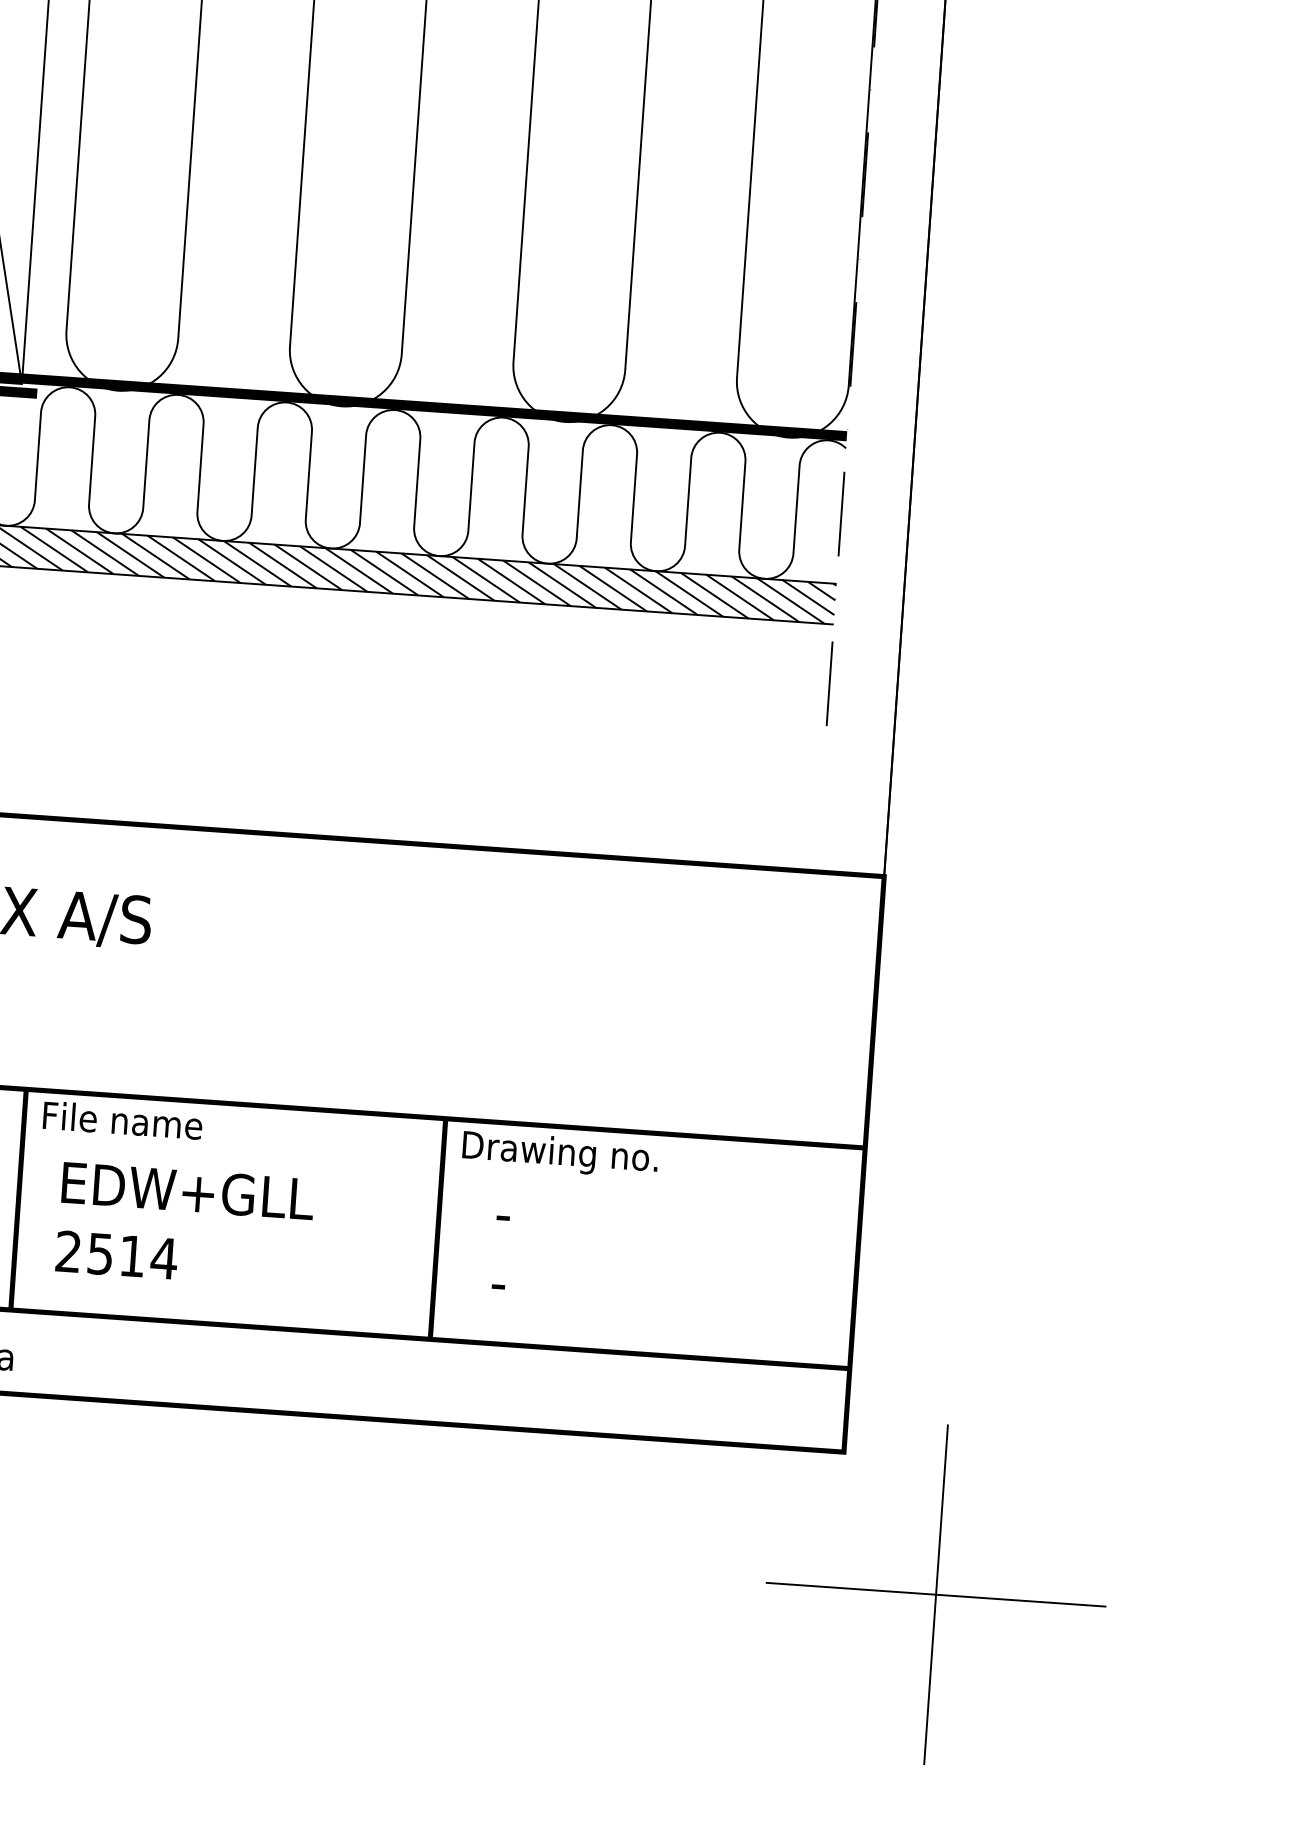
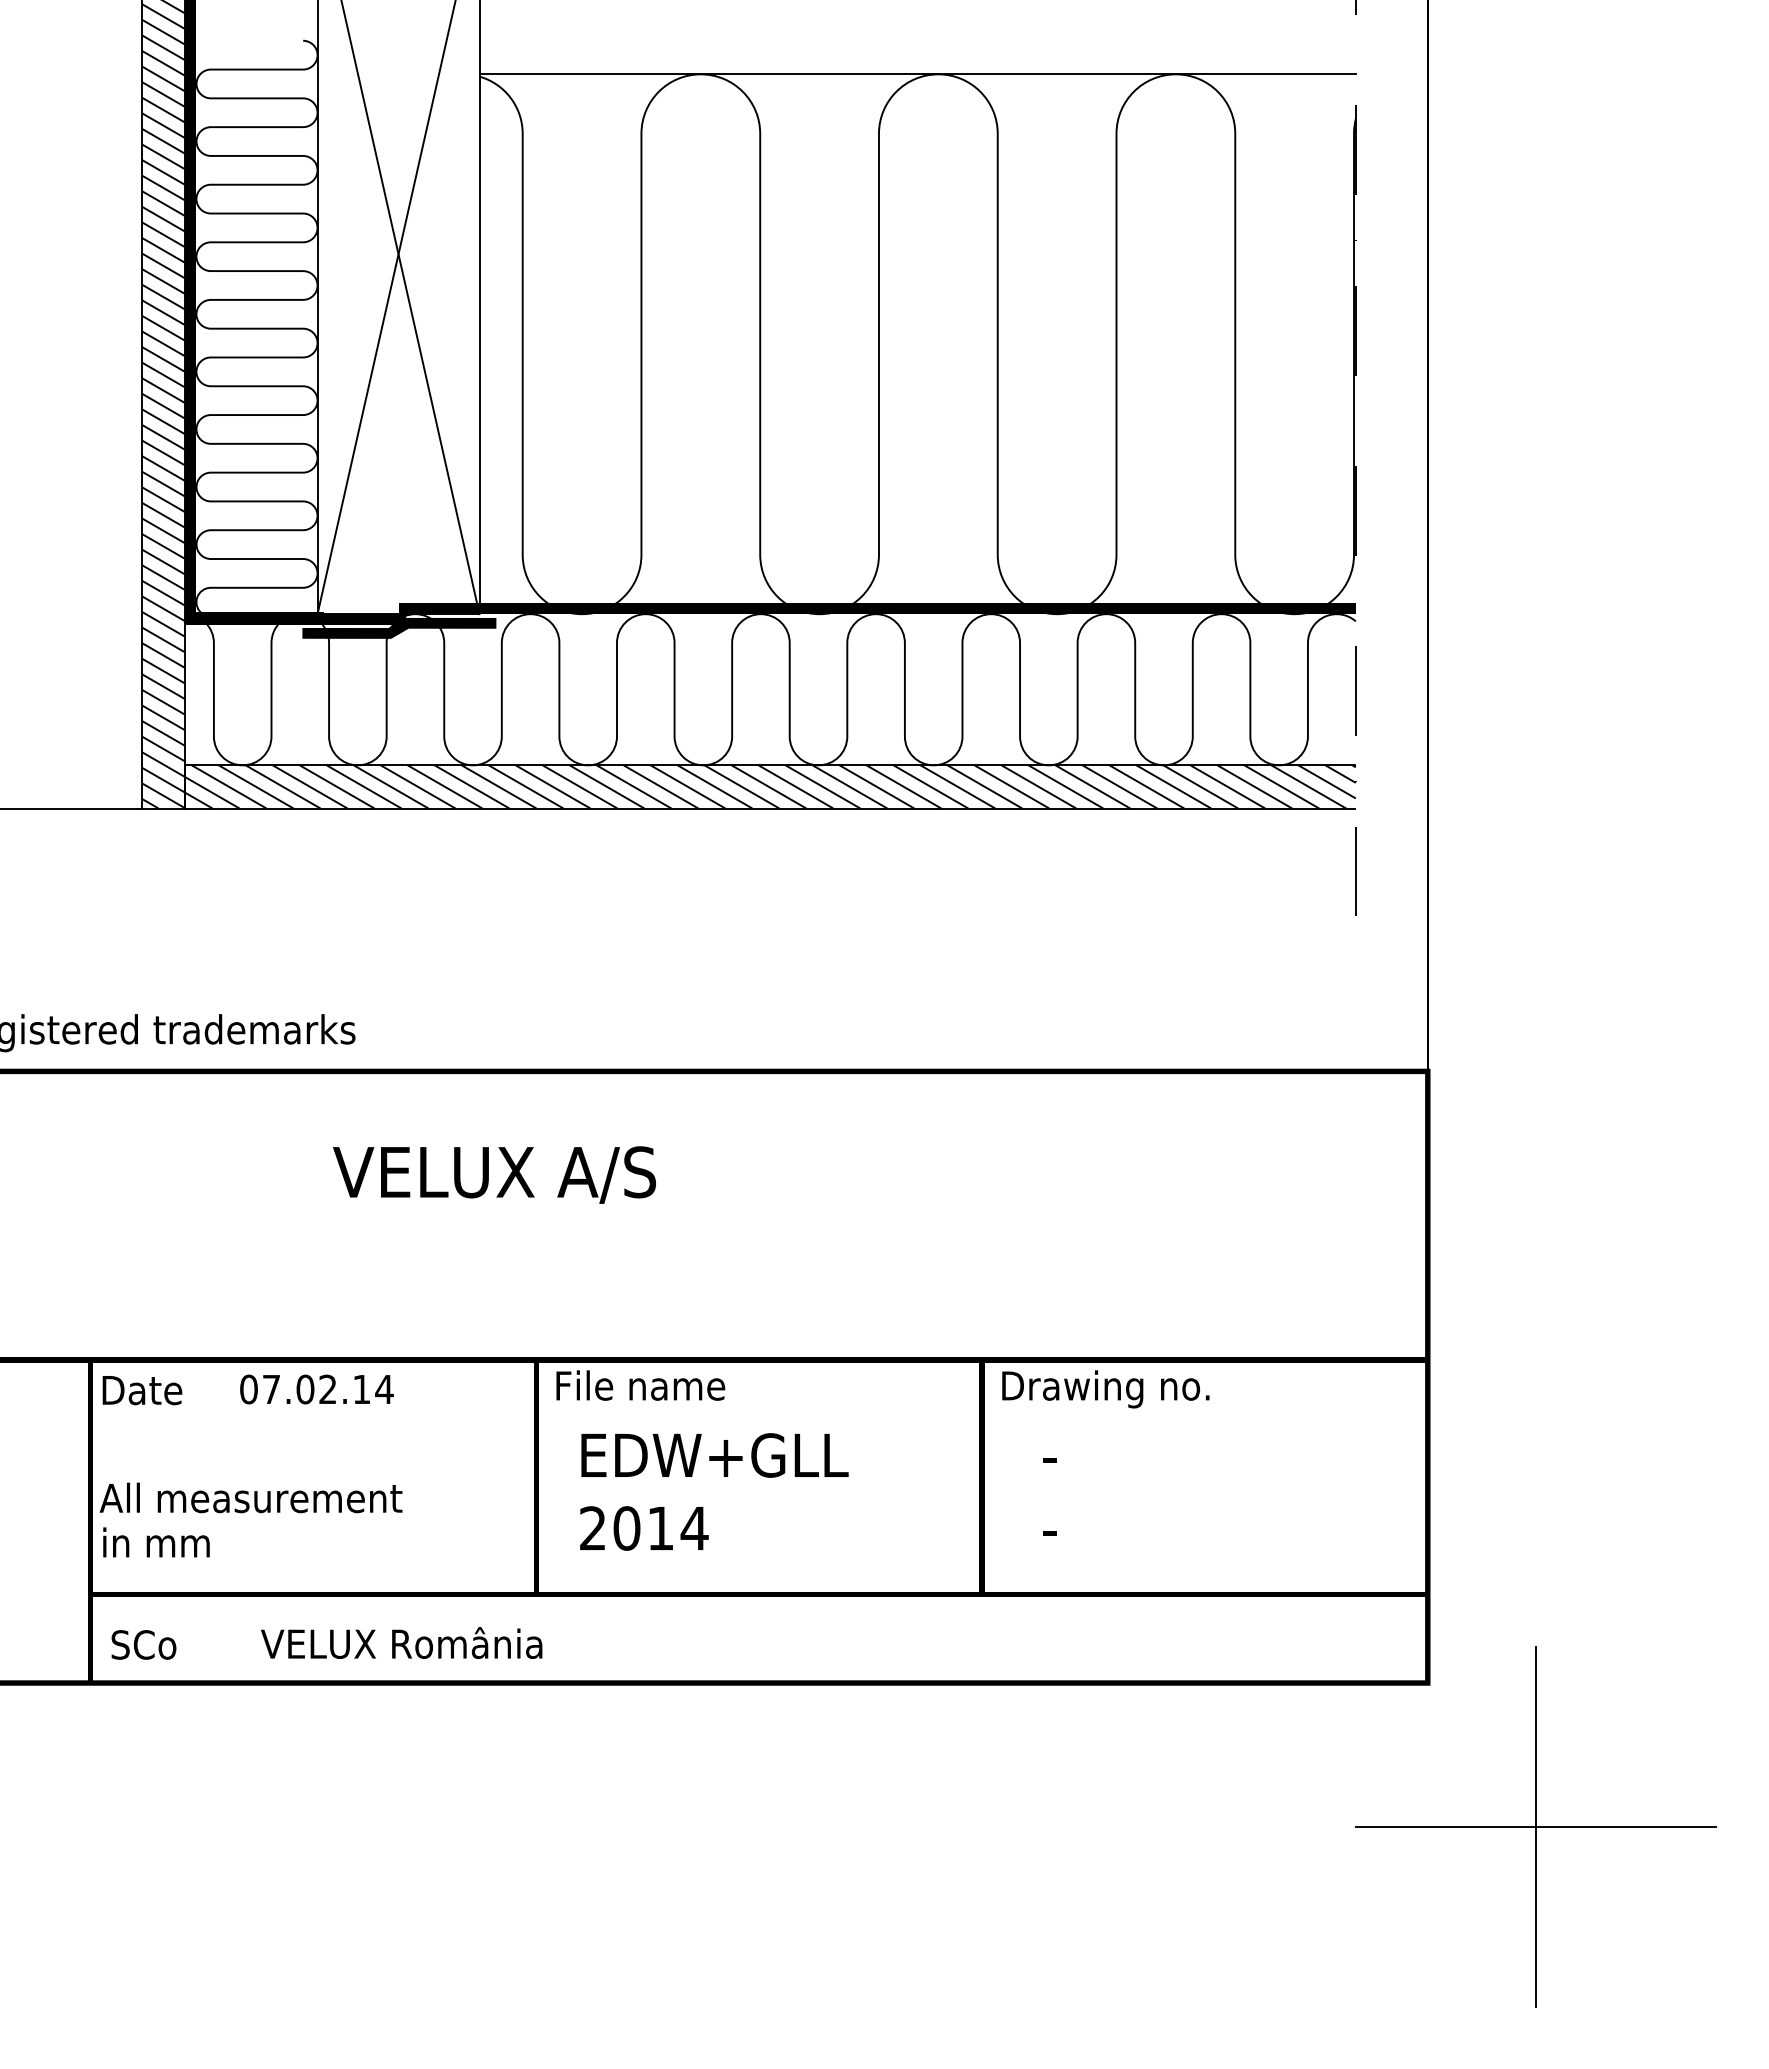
text: (100, 1254) -> (626, 1528), 2514 -> 2014

